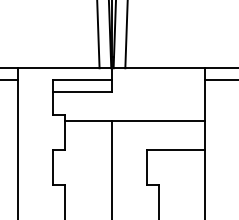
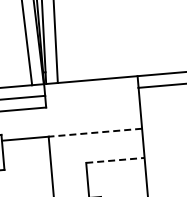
line: (158, 121) -> (95, 133), solid -> dashed
line: (176, 150) -> (115, 160), solid -> dashed

